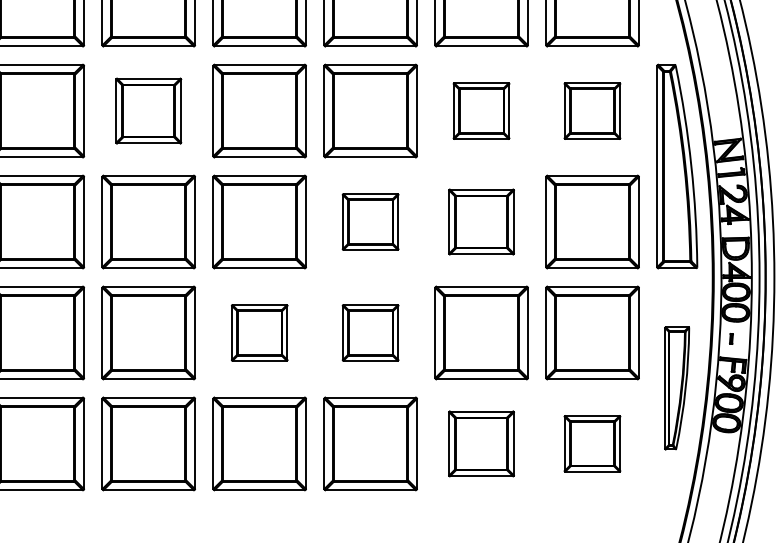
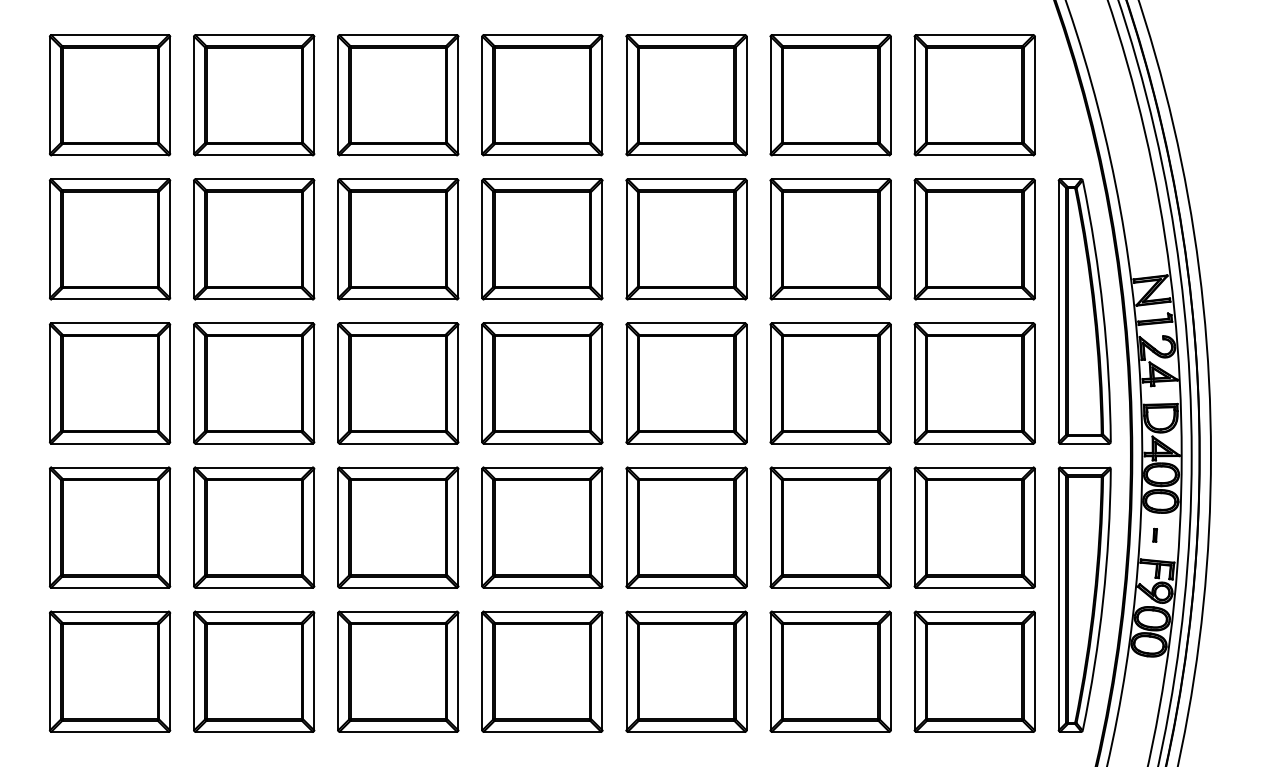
part: (148, 111) -> (398, 239), size x1.43
part: (481, 111) -> (830, 239), size x1.67
part: (592, 111) -> (974, 239), size x1.67
part: (370, 222) -> (686, 383), size x1.67
part: (481, 222) -> (830, 383), size x1.43
part: (259, 332) -> (542, 527), size x1.67
part: (370, 332) -> (686, 527), size x1.67
part: (677, 388) -> (1084, 599), size x1.67
part: (481, 443) -> (830, 671), size x1.43
part: (592, 443) -> (974, 671), size x1.67

